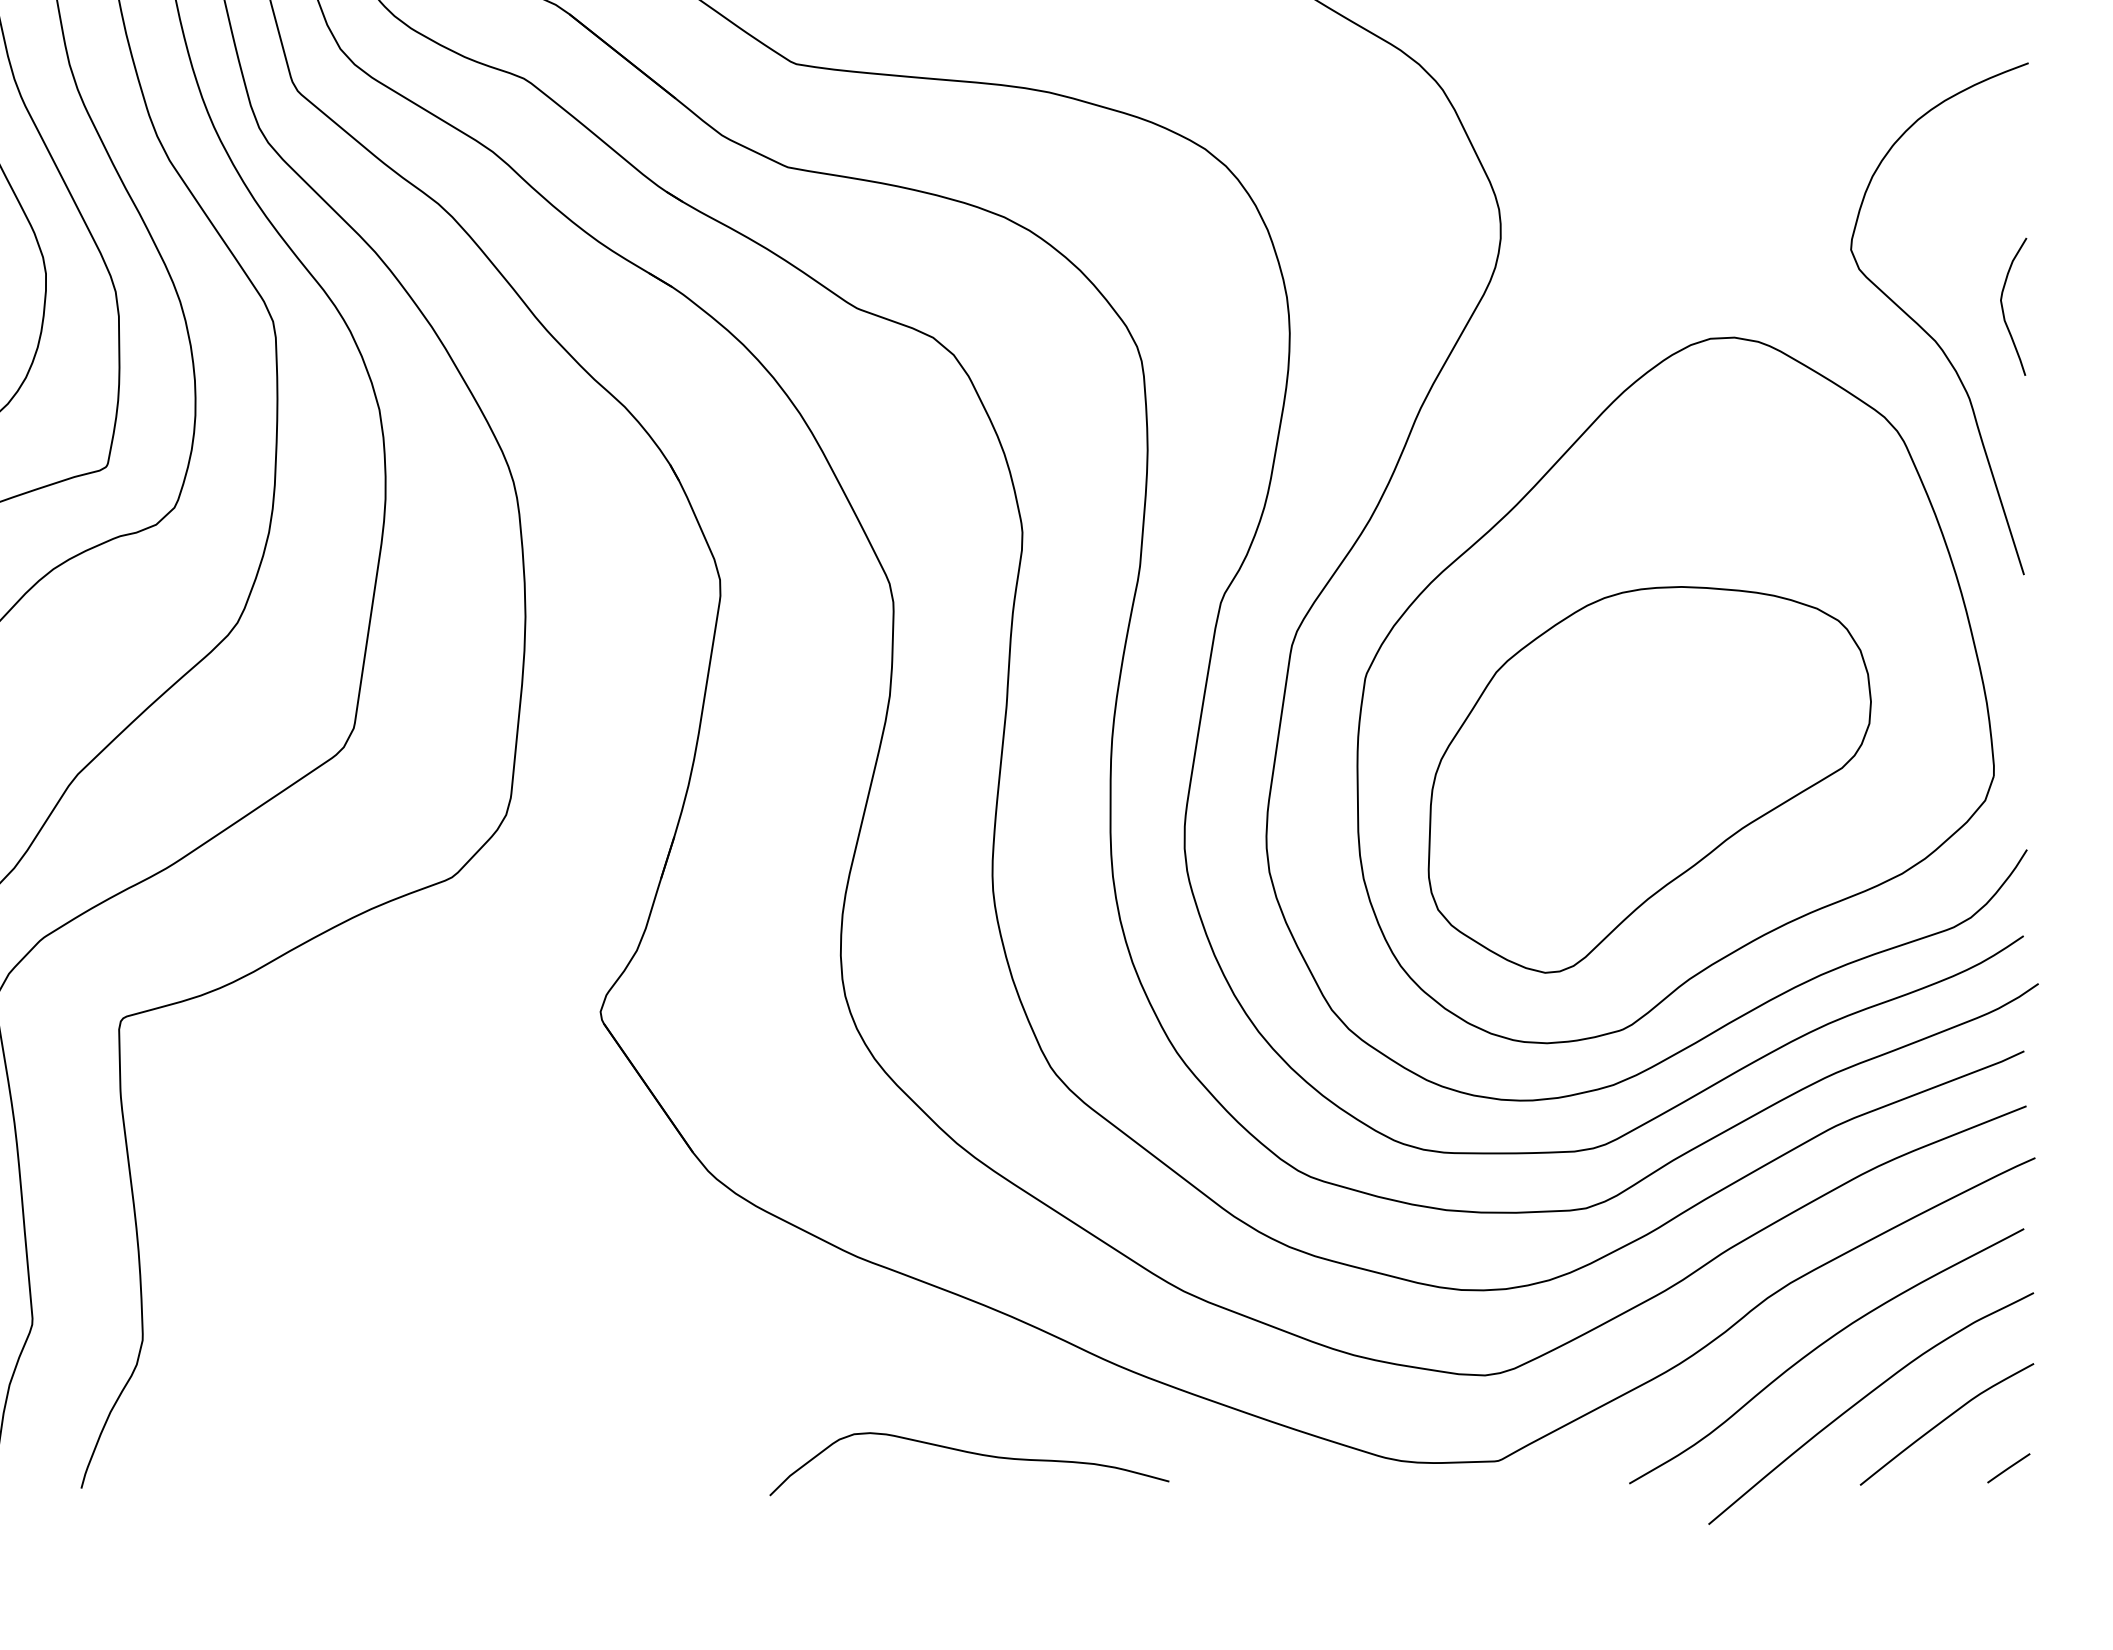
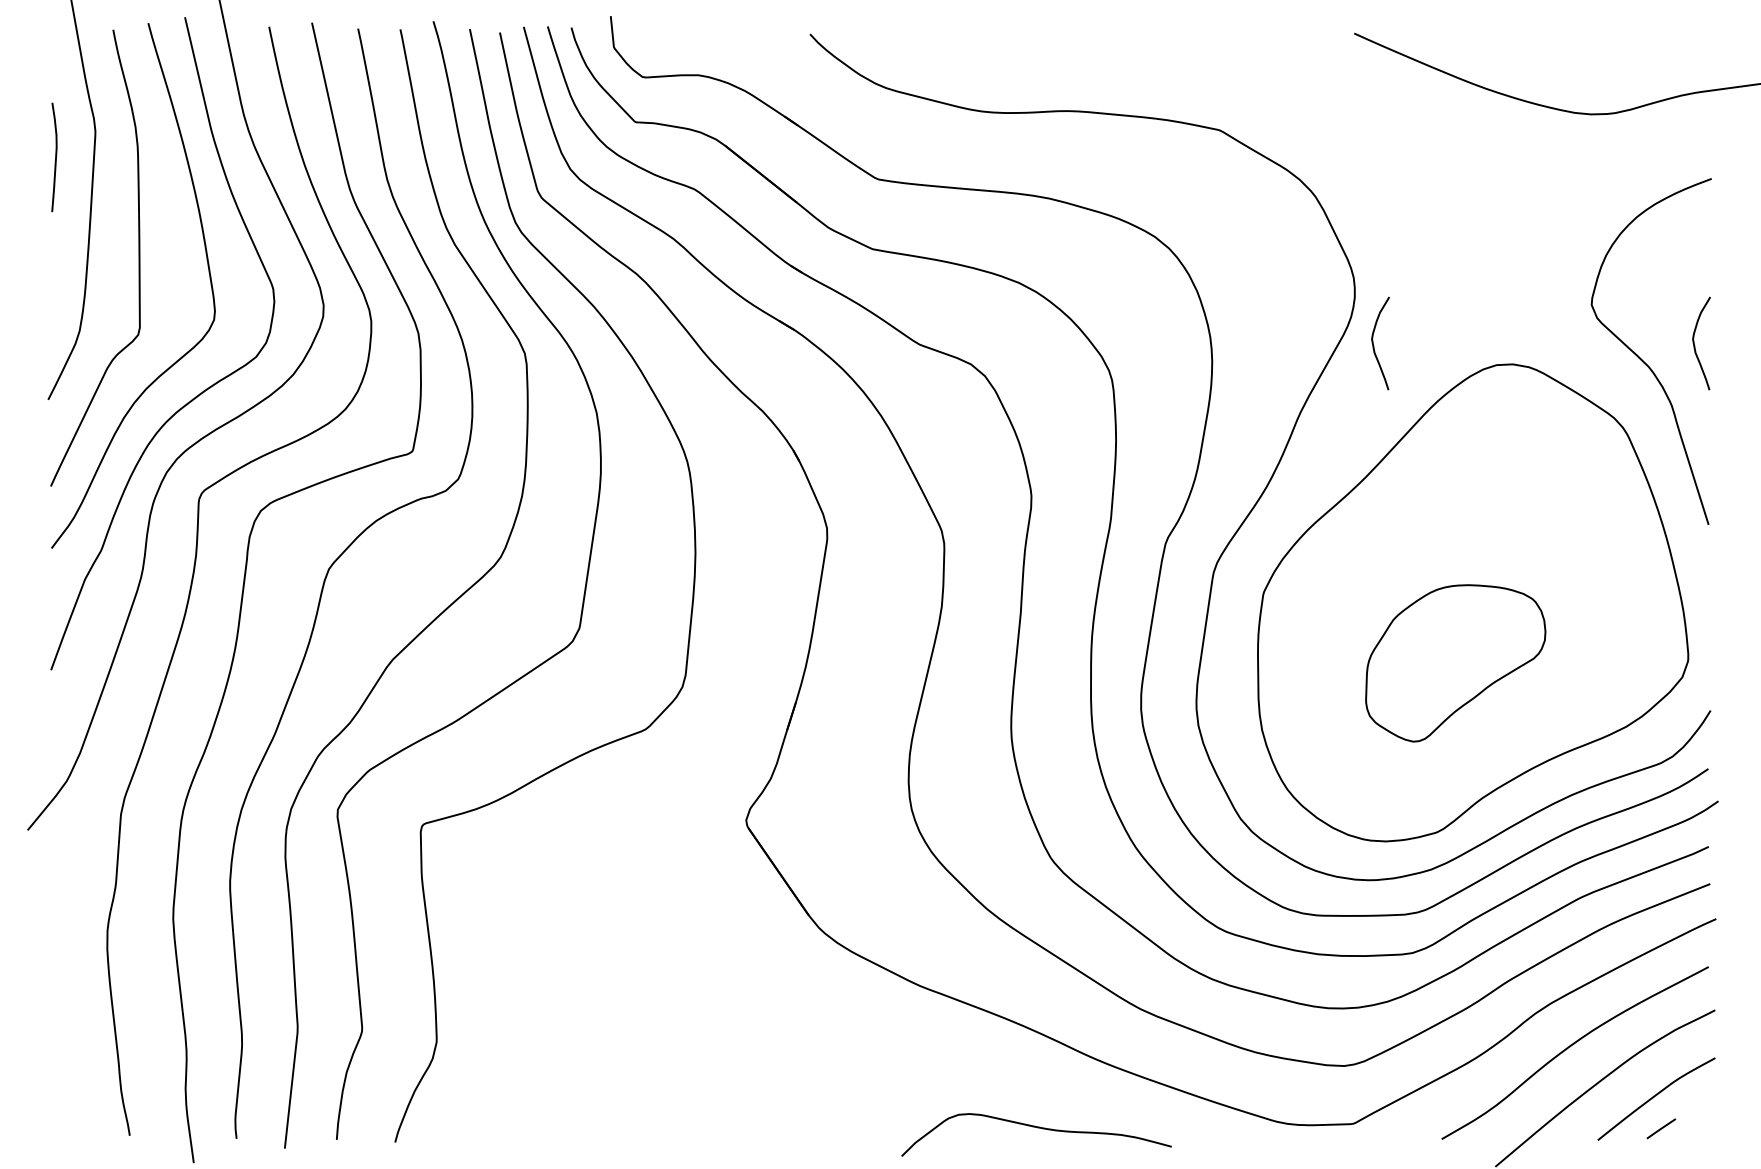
curve: (1529, 309) -> (1374, 345), added
part: (1649, 780) -> (1455, 663), size x0.6
curve: (970, 1454) -> (1037, 1128), moved
line: (2009, 1467) -> (1661, 1128), moved

